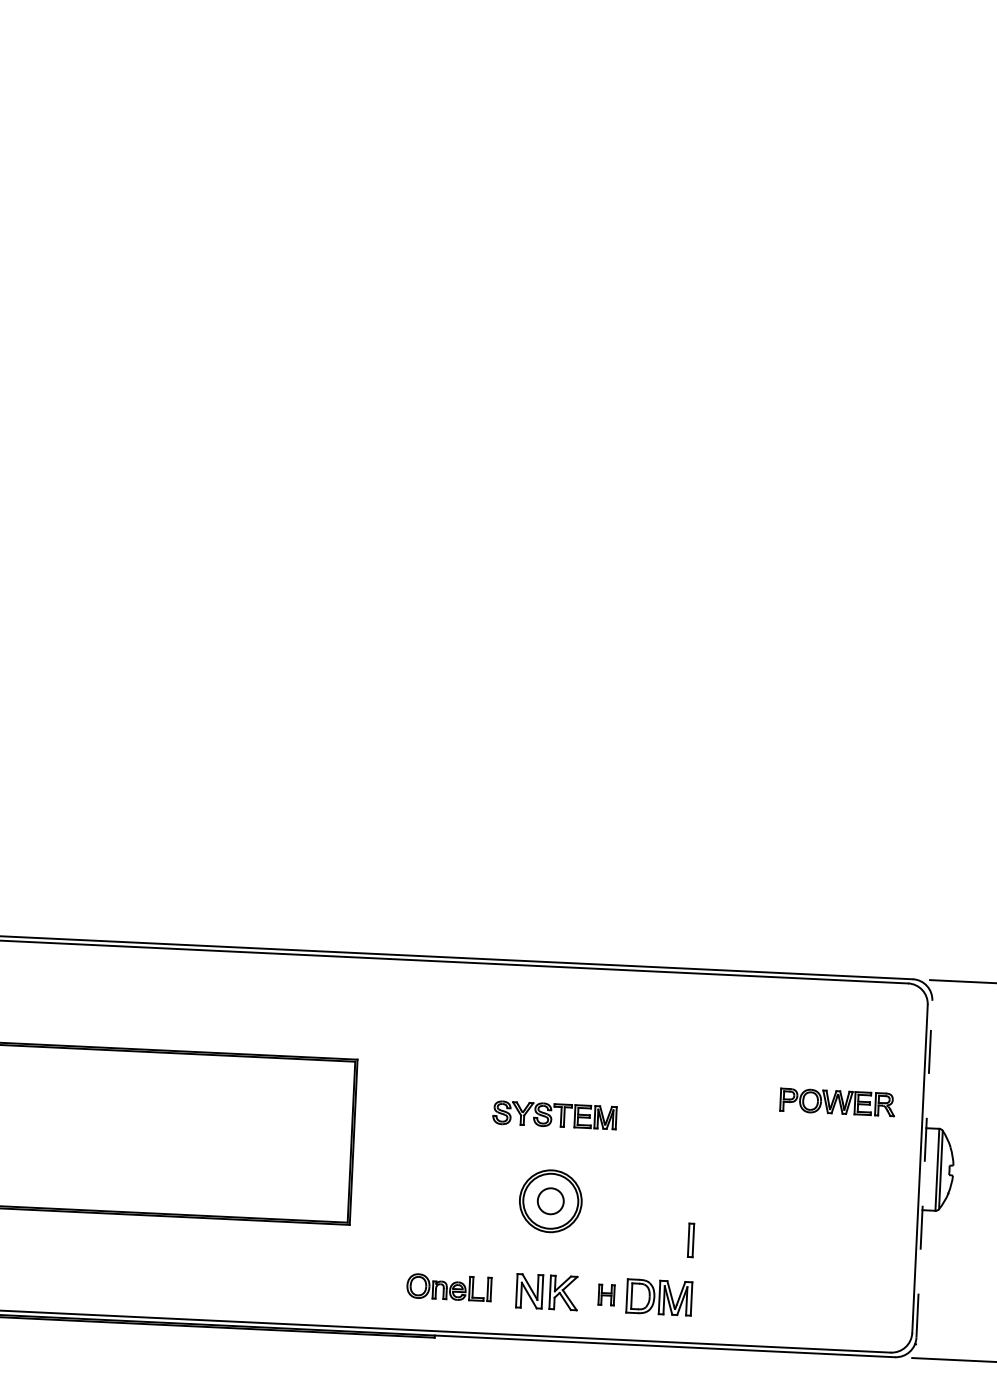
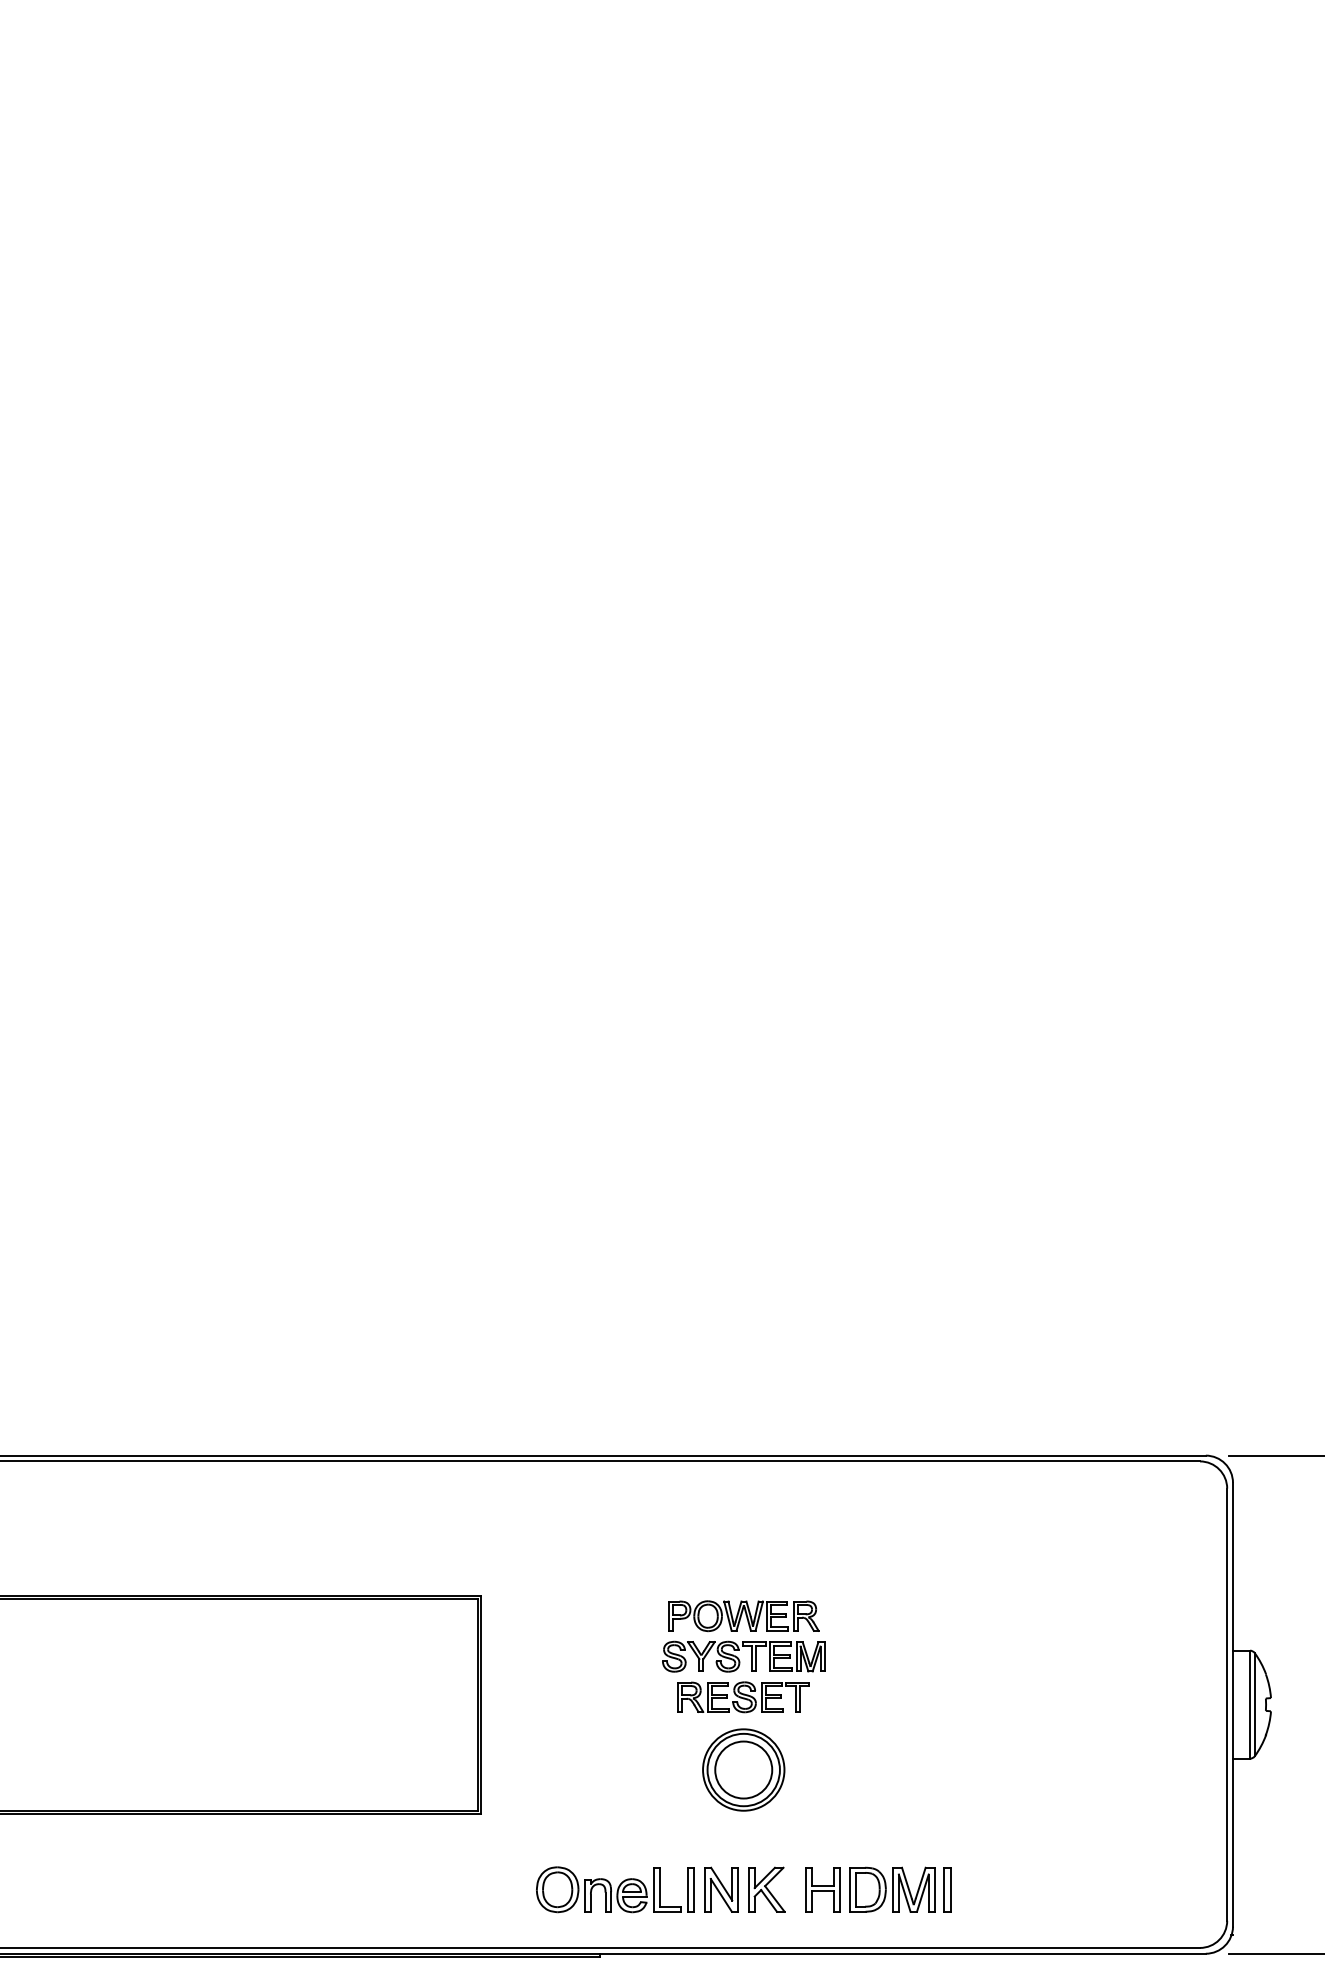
part: (837, 1102) -> (743, 1616), moved
part: (553, 1146) -> (743, 1697), added
line: (924, 1169) -> (1232, 1704), dashed -> solid
circle: (550, 1200) -> (743, 1769), size x1.67
part: (691, 1240) -> (947, 1889), moved
part: (449, 1287) -> (615, 1889), size x1.43
part: (606, 1294) -> (822, 1889), size x1.67

